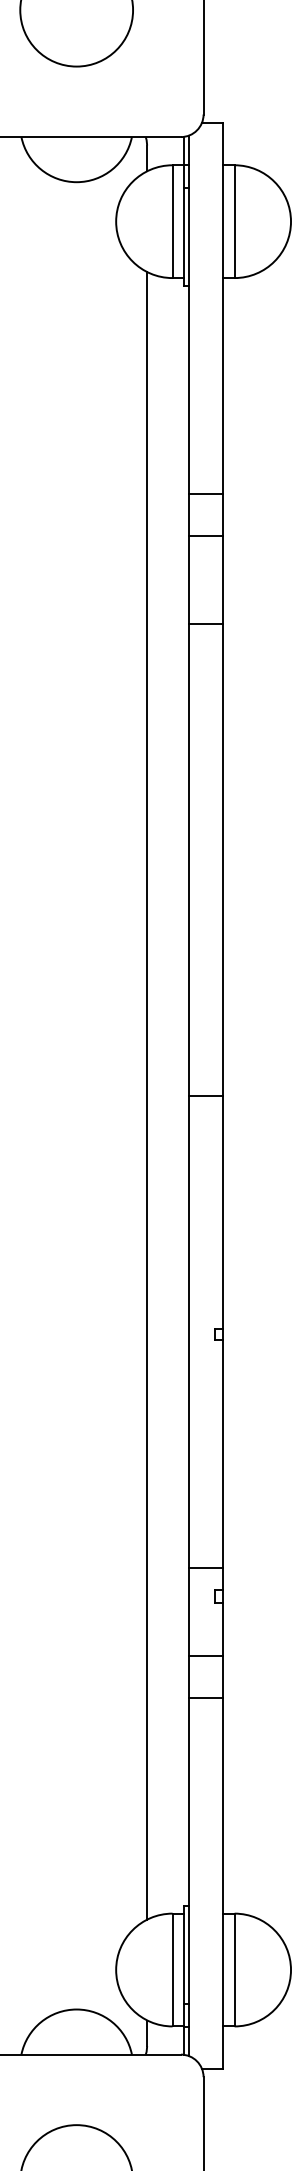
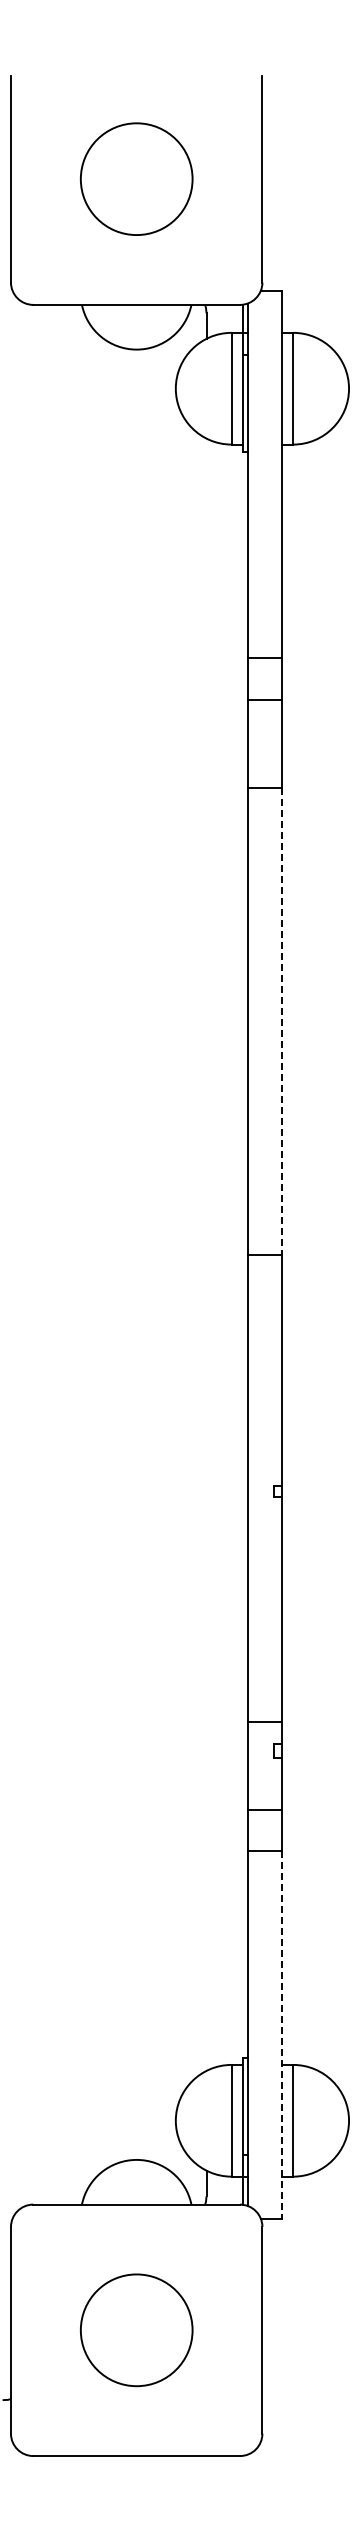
line: (222, 860) -> (281, 1021), solid -> dashed
line: (147, 1095) -> (206, 1254), removed
line: (222, 1883) -> (281, 2035), solid -> dashed

